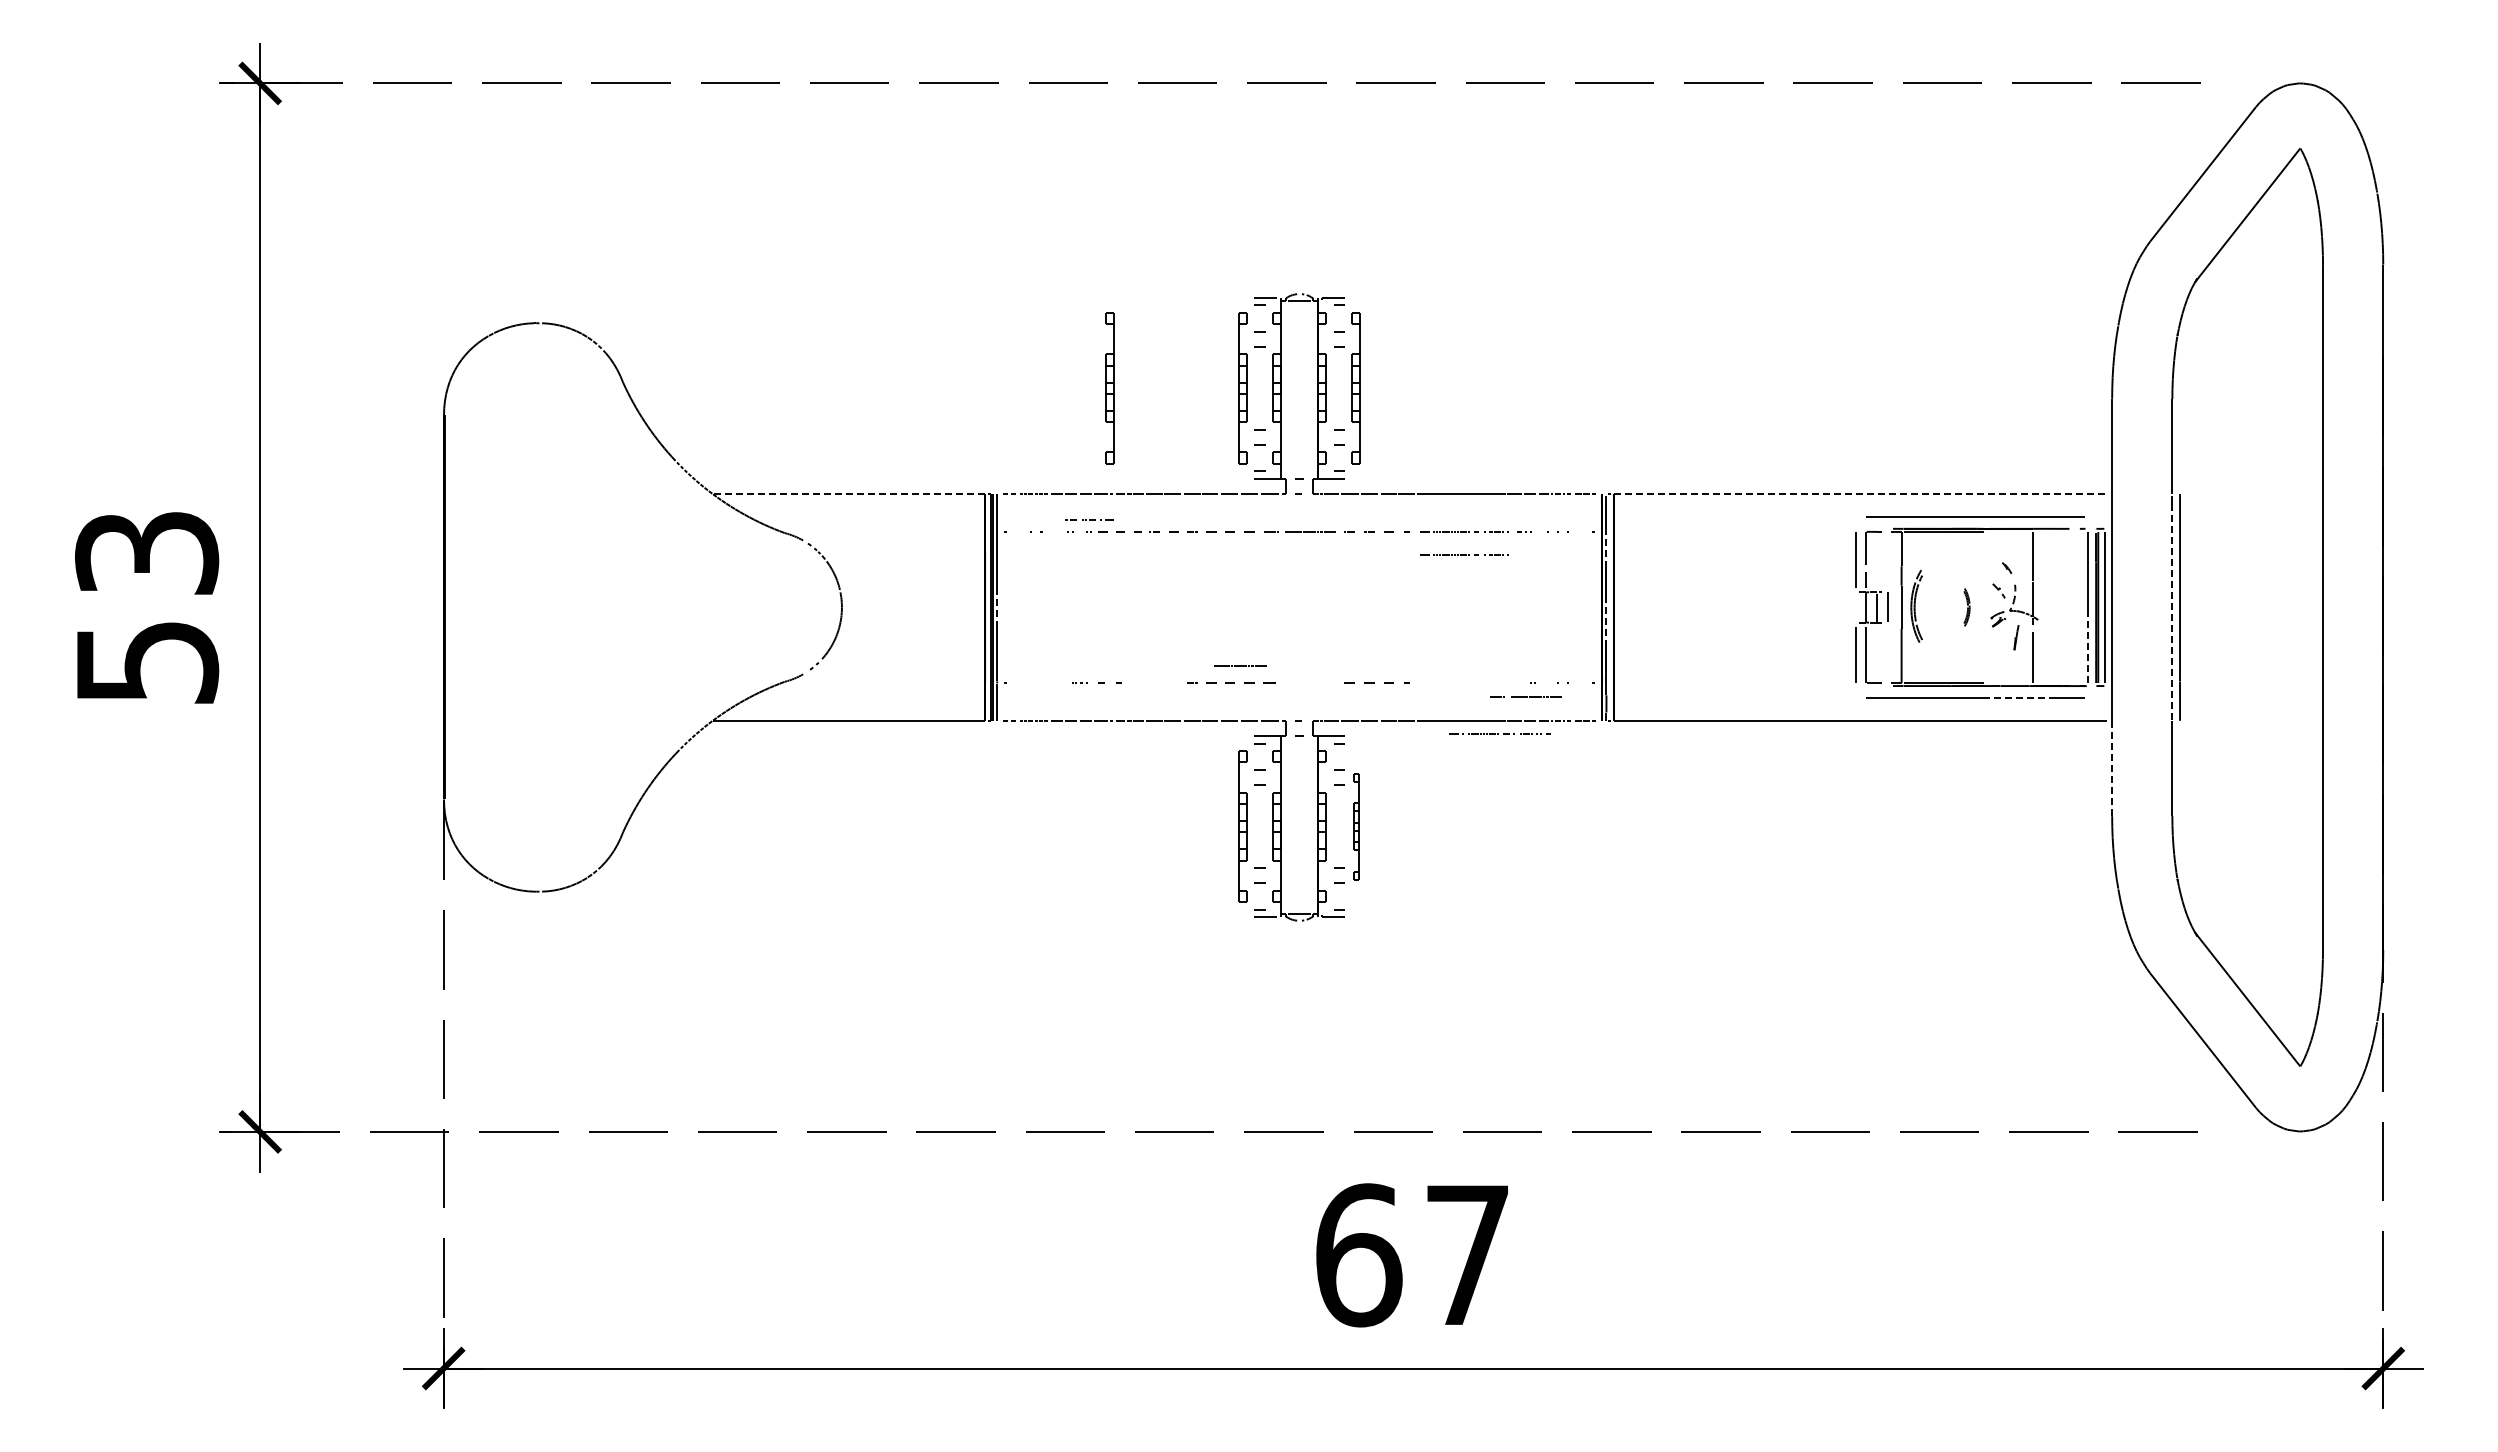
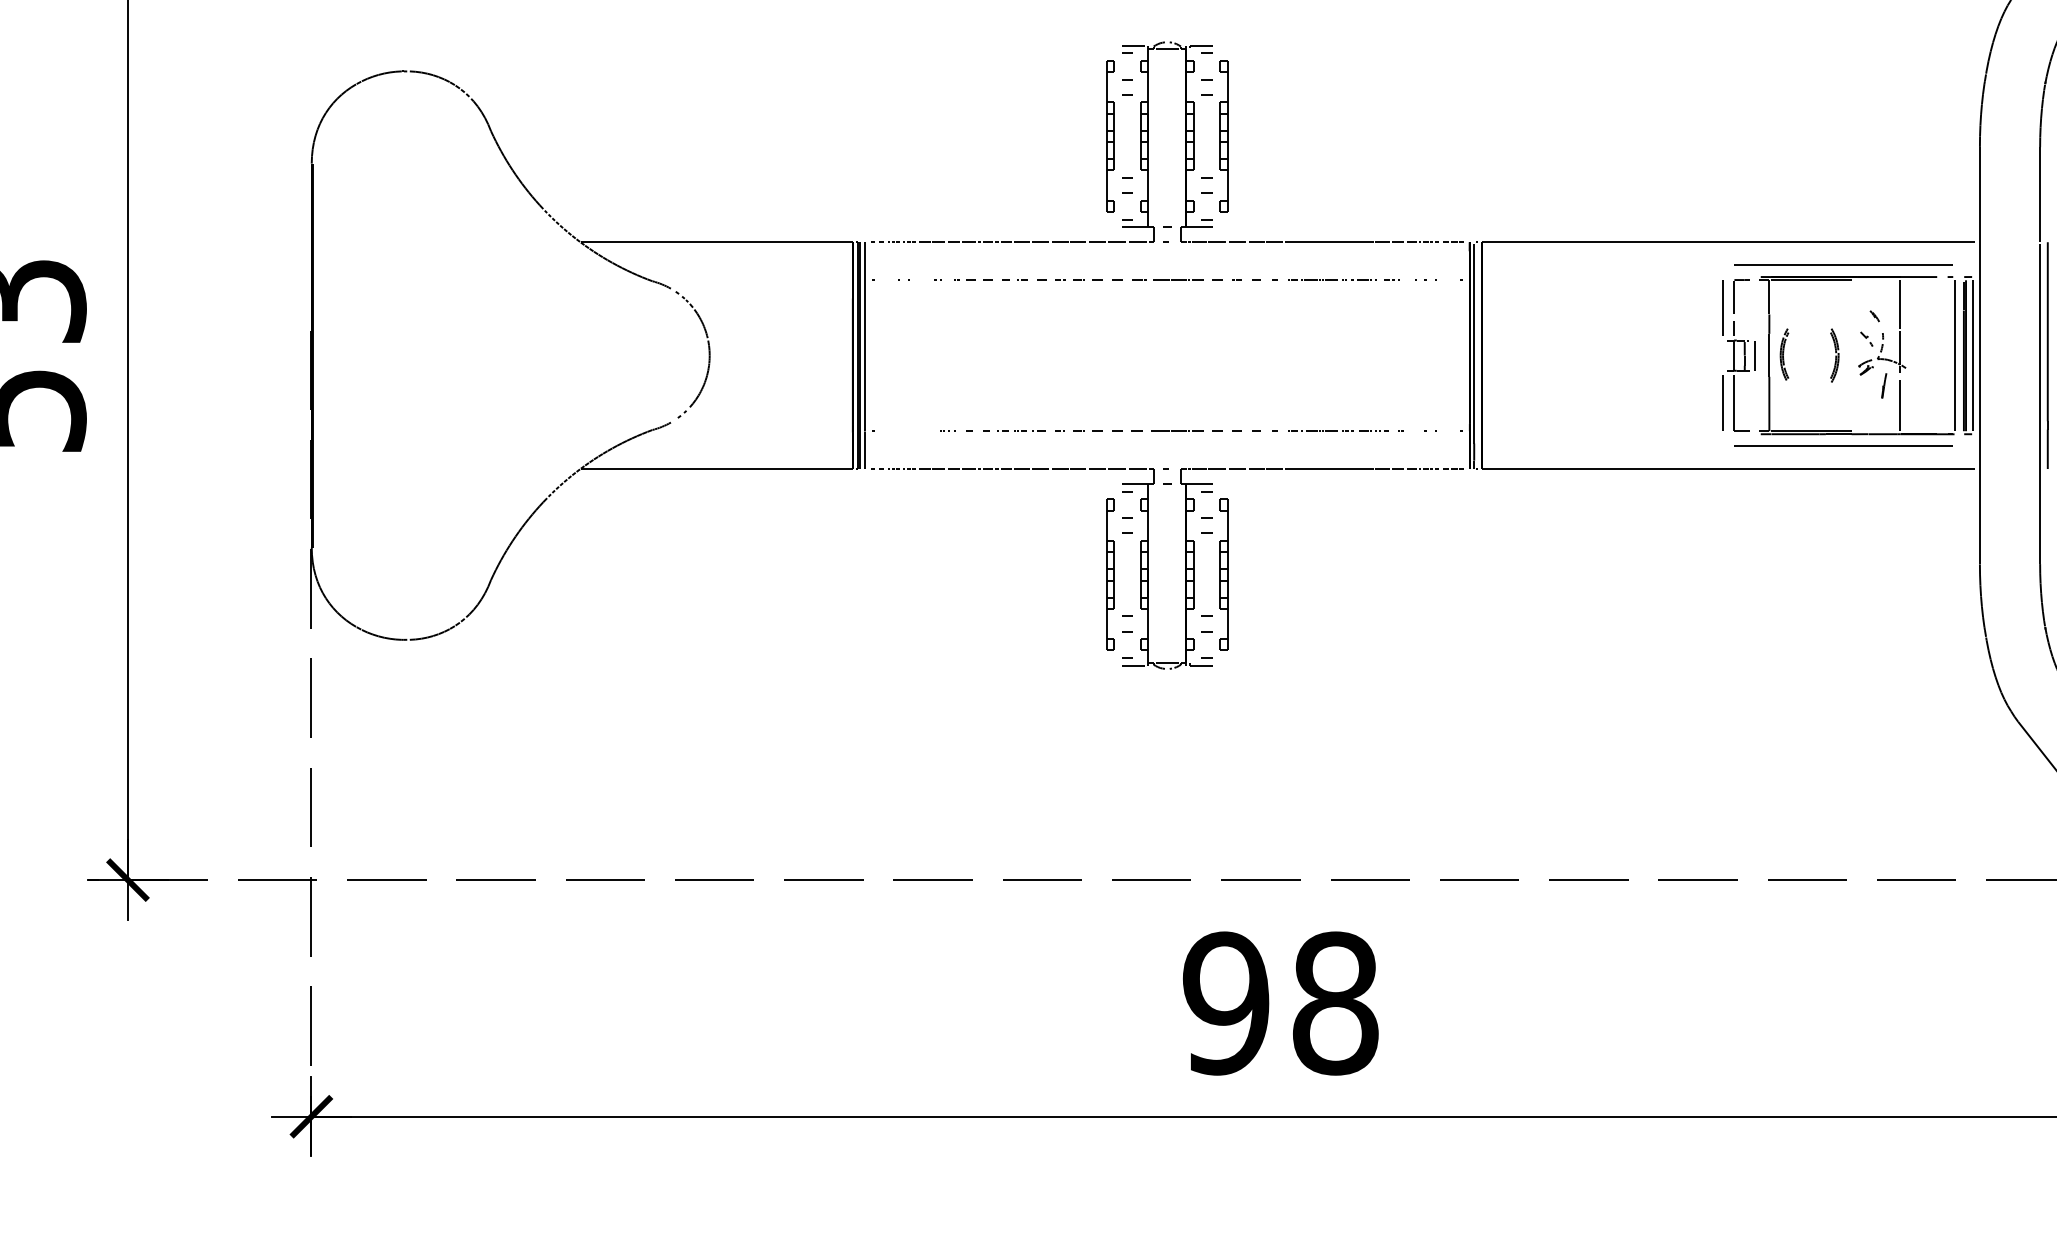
part: (1109, 388) -> (977, 136), removed
line: (848, 494) -> (716, 242), dashed -> solid
line: (1860, 494) -> (1728, 242), dashed -> solid
line: (1089, 519) -> (1021, 430), moved
line: (1606, 549) -> (1474, 297), dashed -> solid
line: (1464, 554) -> (1332, 302), removed
part: (1916, 606) -> (1784, 354), size x0.71
line: (997, 607) -> (865, 355), dashed -> solid
part: (1966, 607) -> (1834, 355), size x1.43
line: (2172, 612) -> (2040, 360), dashed -> solid
line: (1606, 621) -> (1474, 369), dashed -> solid
line: (2087, 647) -> (1955, 395), dashed -> solid
line: (1240, 665) -> (1177, 430), moved
line: (1525, 696) -> (1393, 444), removed
line: (2019, 698) -> (1887, 446), dashed -> solid
line: (1498, 733) -> (1337, 430), moved
line: (2112, 768) -> (1980, 516), dashed -> solid
part: (1355, 826) -> (1223, 574), size x1.43
text: (1412, 1255) -> (1280, 1003), 67 -> 98

